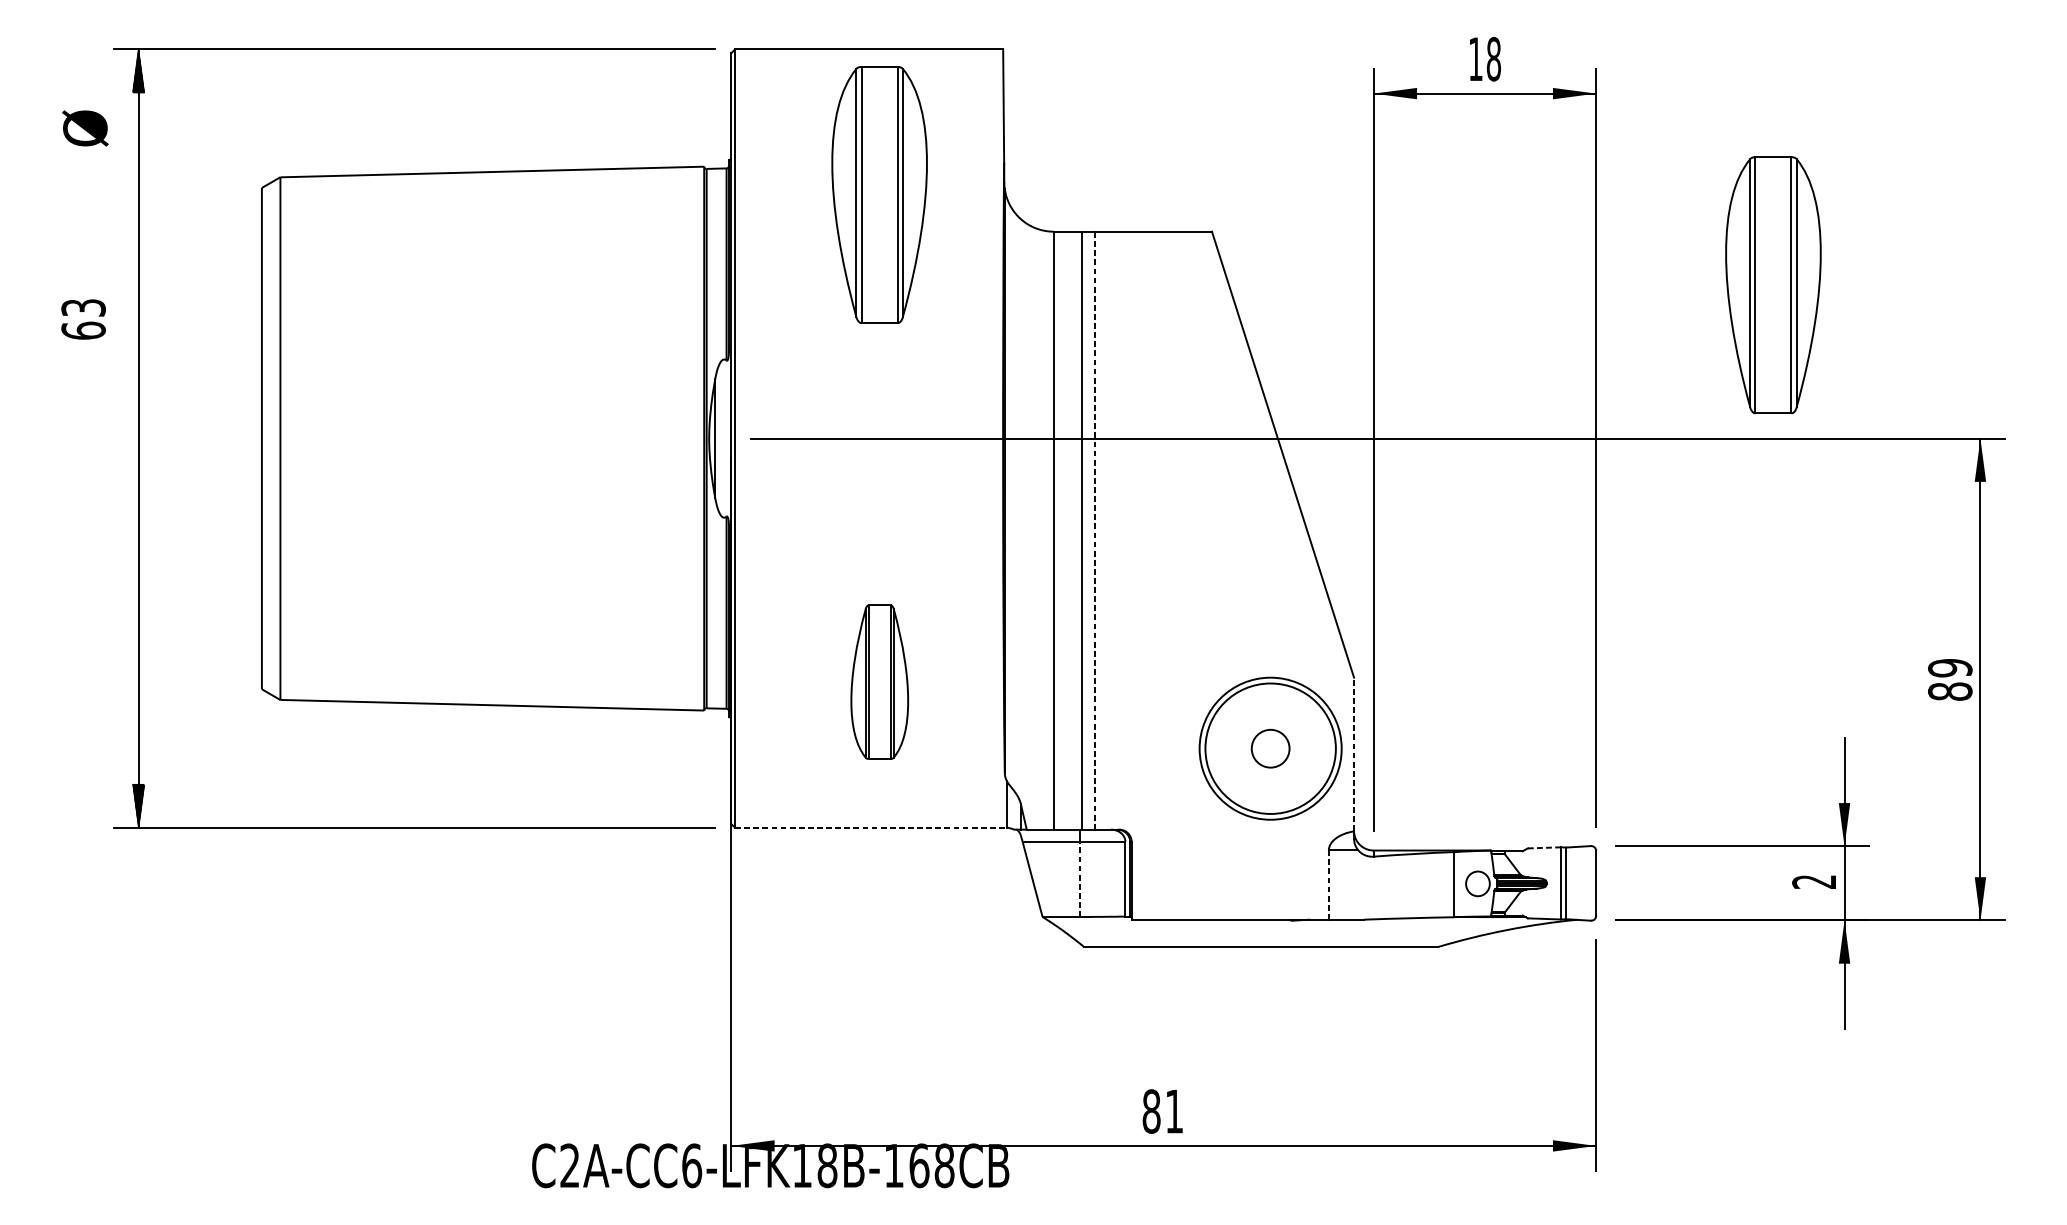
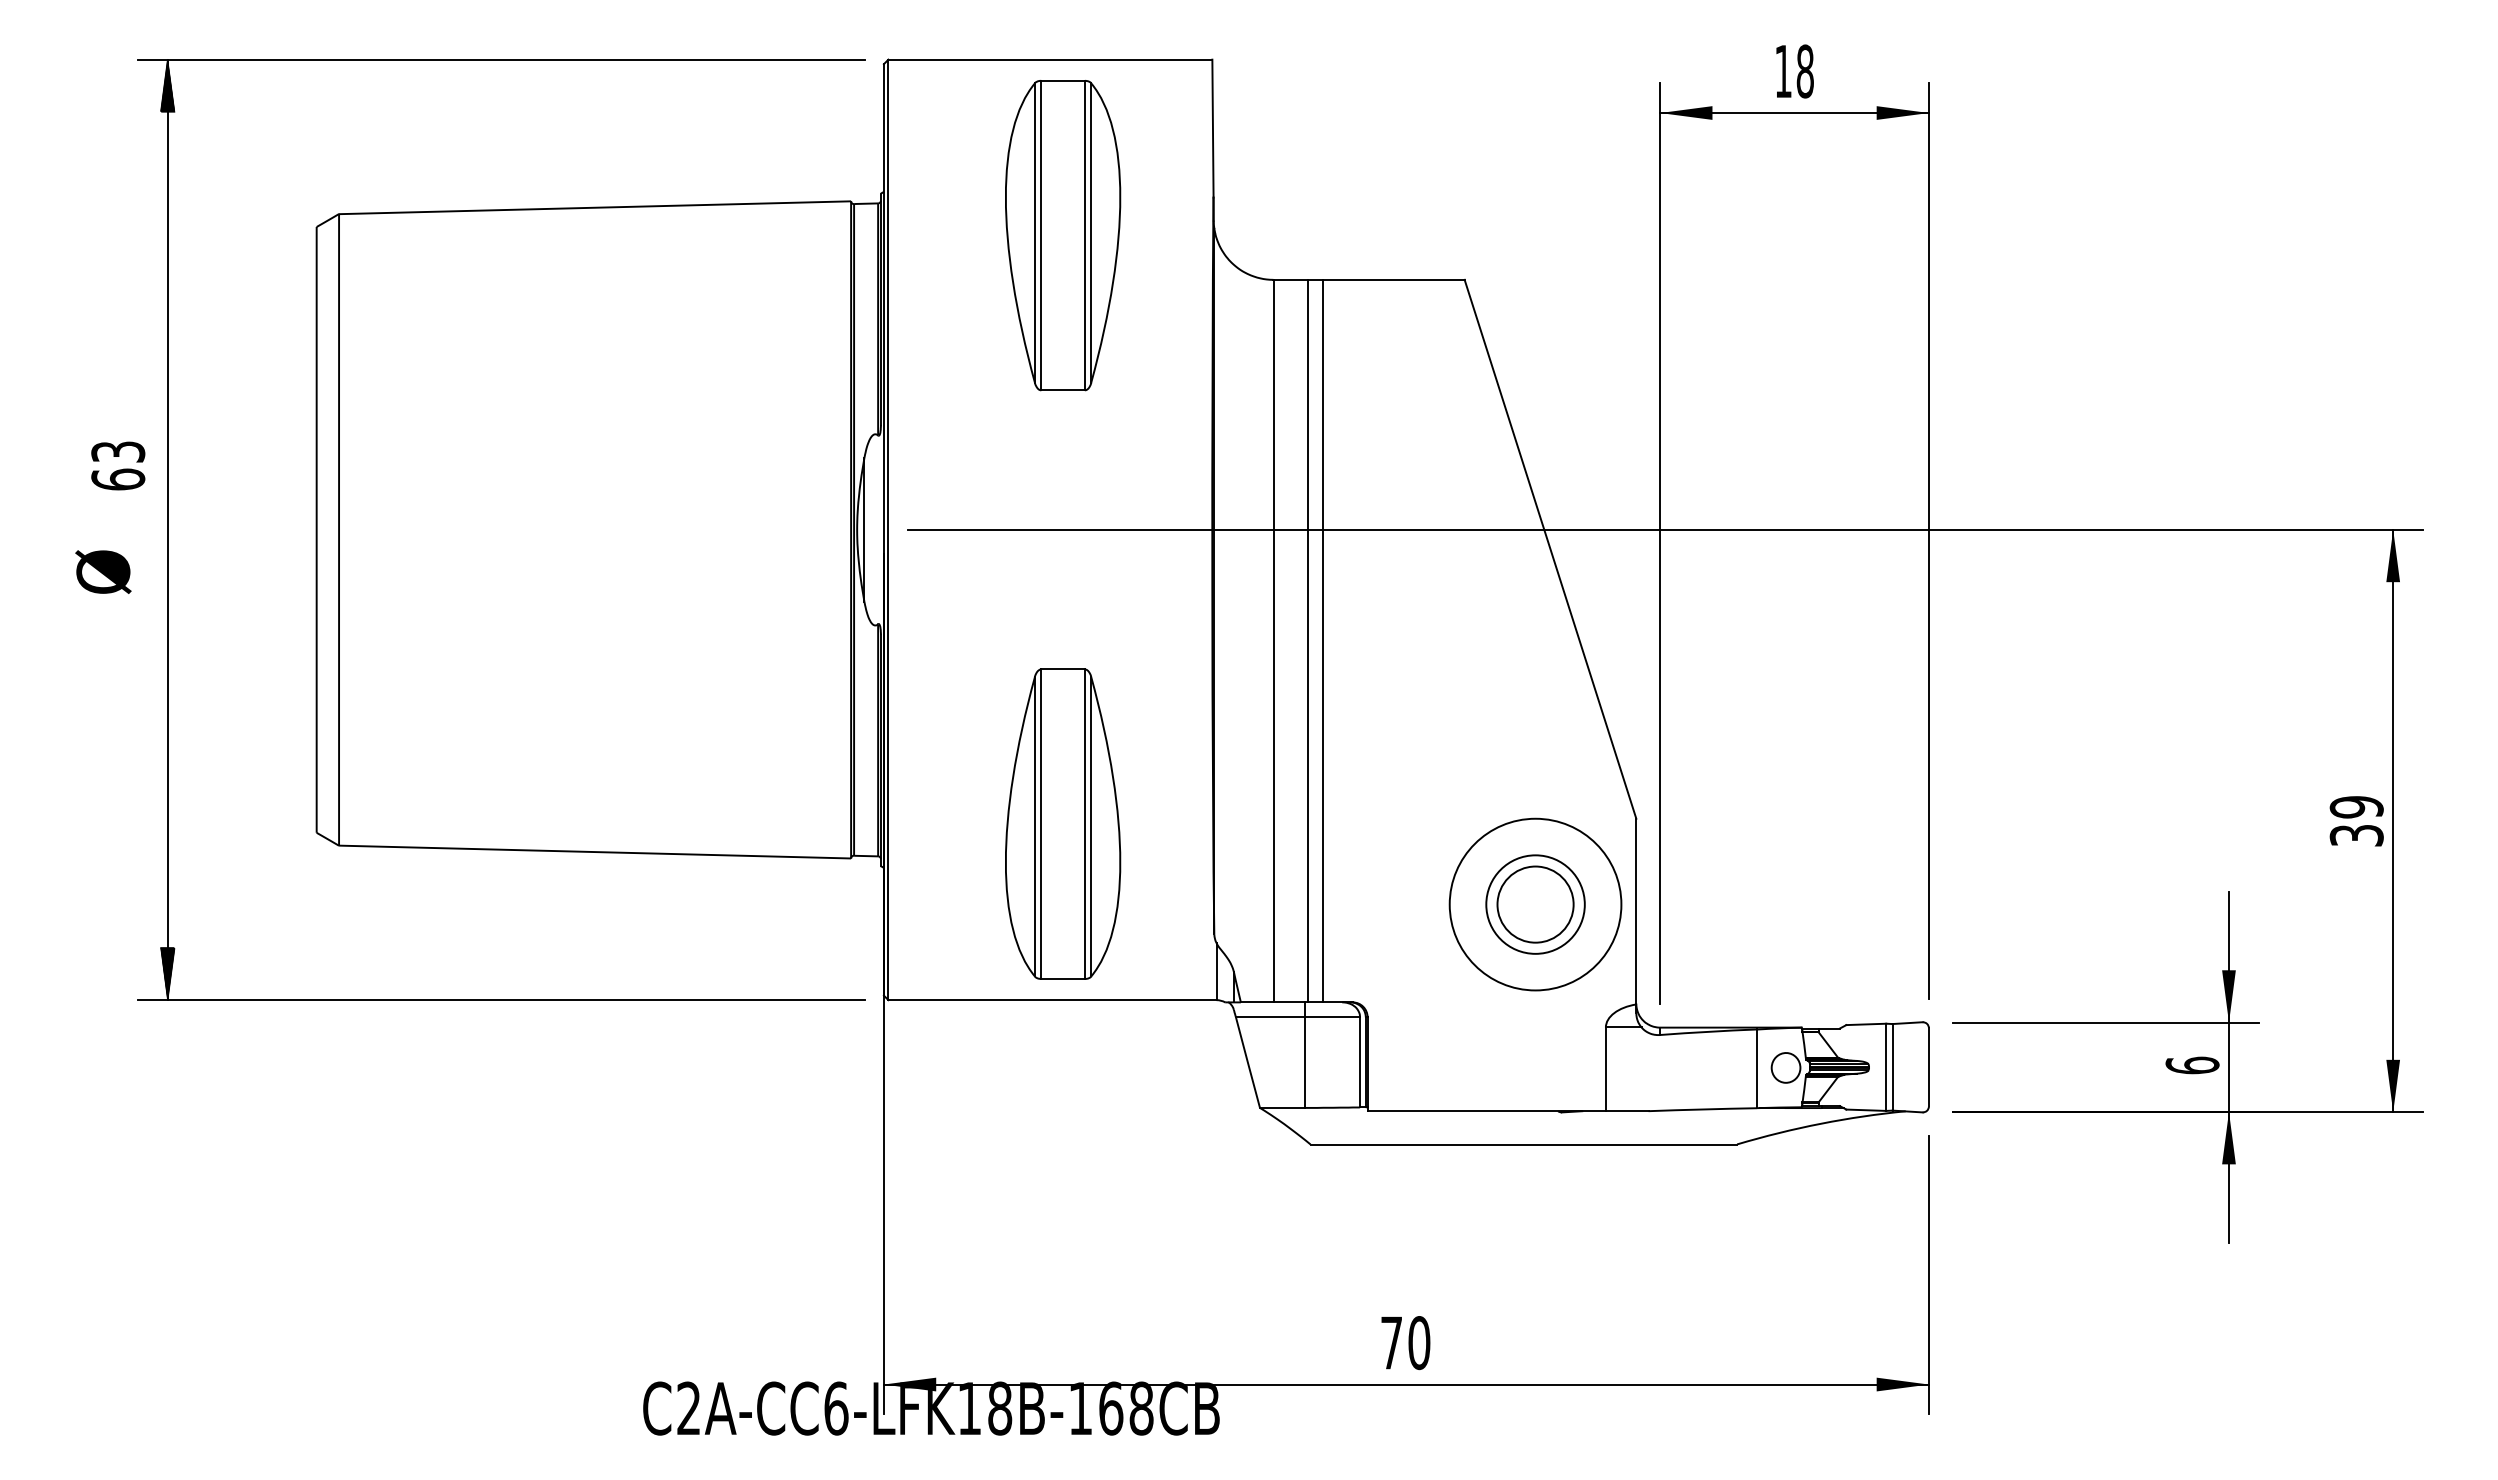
text: (85, 127) -> (103, 571), moved
part: (1773, 285) -> (2143, 344), removed
text: (83, 319) -> (118, 465), moved
line: (1094, 530) -> (1322, 640), dashed -> solid
part: (879, 681) -> (1063, 823), size x1.67
text: (1950, 691) -> (2356, 835), 89 -> 39
circle: (1270, 748) -> (1535, 904), size x0.62
circle: (1270, 748) -> (1535, 904), size x1.67
line: (1354, 754) -> (1636, 911), dashed -> solid
line: (870, 828) -> (1052, 1000), dashed -> solid
line: (1544, 847) -> (1866, 1024), dashed -> solid
line: (1079, 879) -> (1304, 1062), dashed -> solid
text: (1814, 881) -> (2192, 1065), 2 -> 6
line: (1328, 885) -> (1605, 1069), dashed -> solid
text: (1163, 1111) -> (1405, 1343), 81 -> 70

